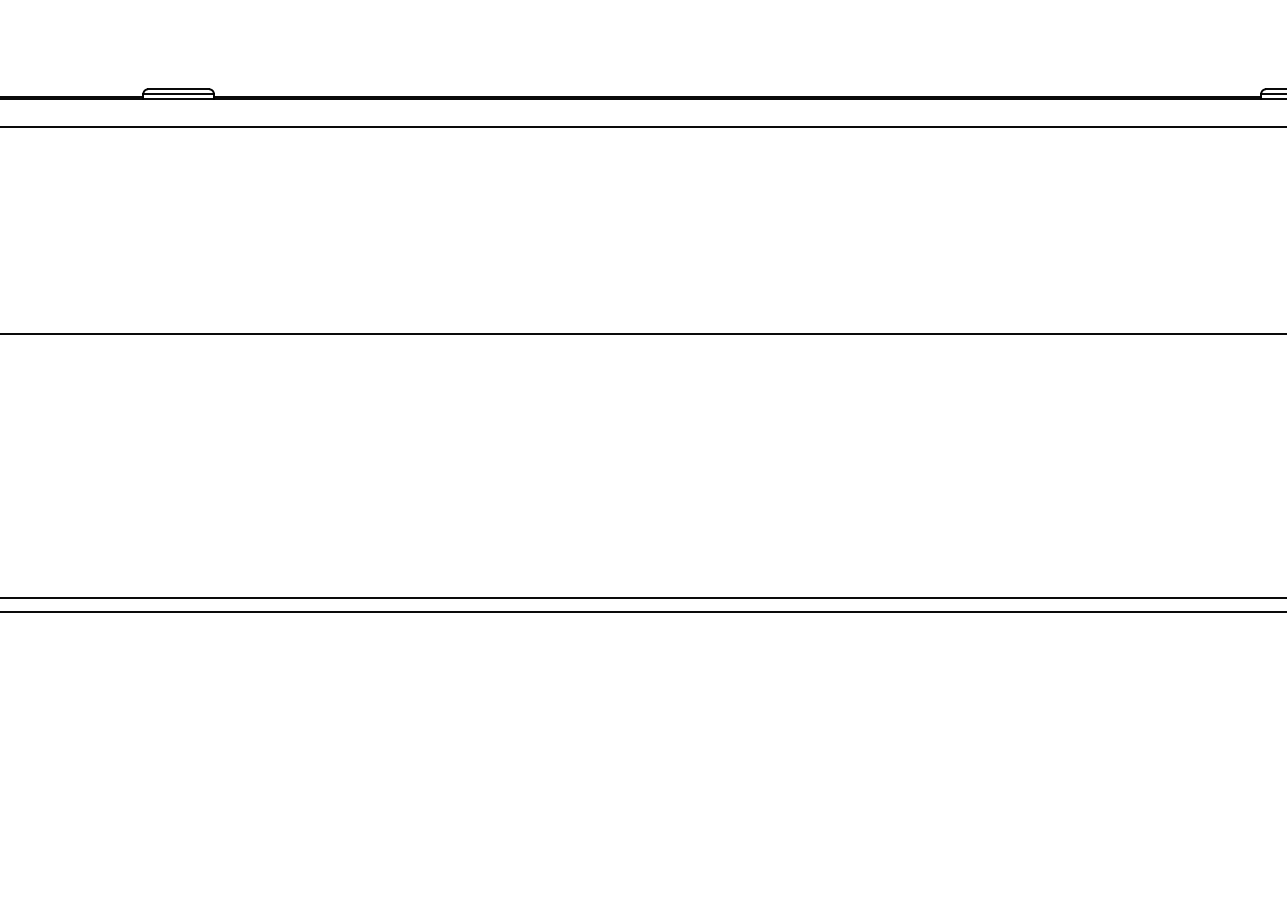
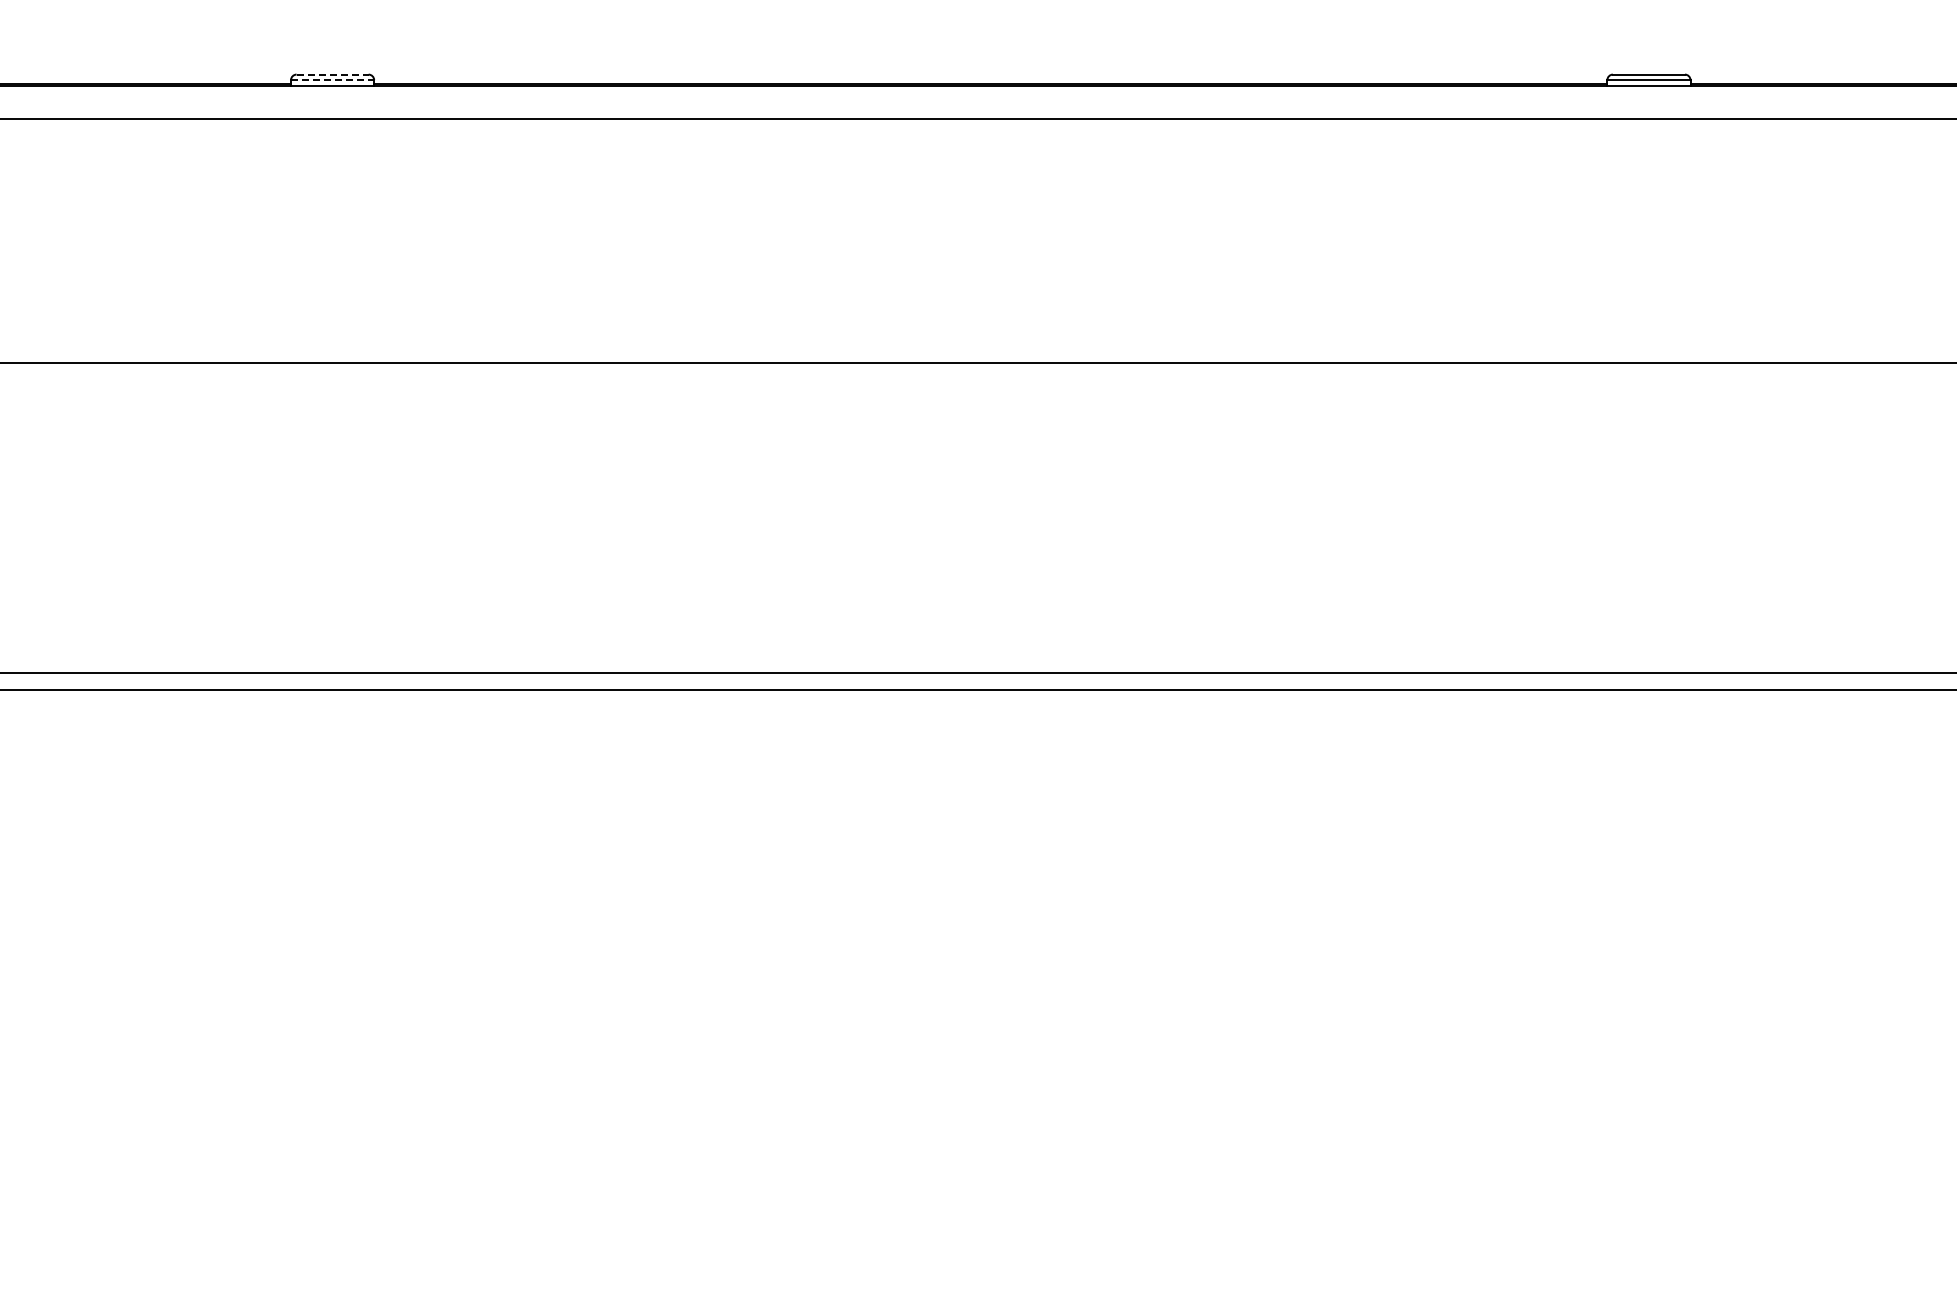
line: (179, 89) -> (333, 74), solid -> dashed
line: (178, 94) -> (332, 80), solid -> dashed

